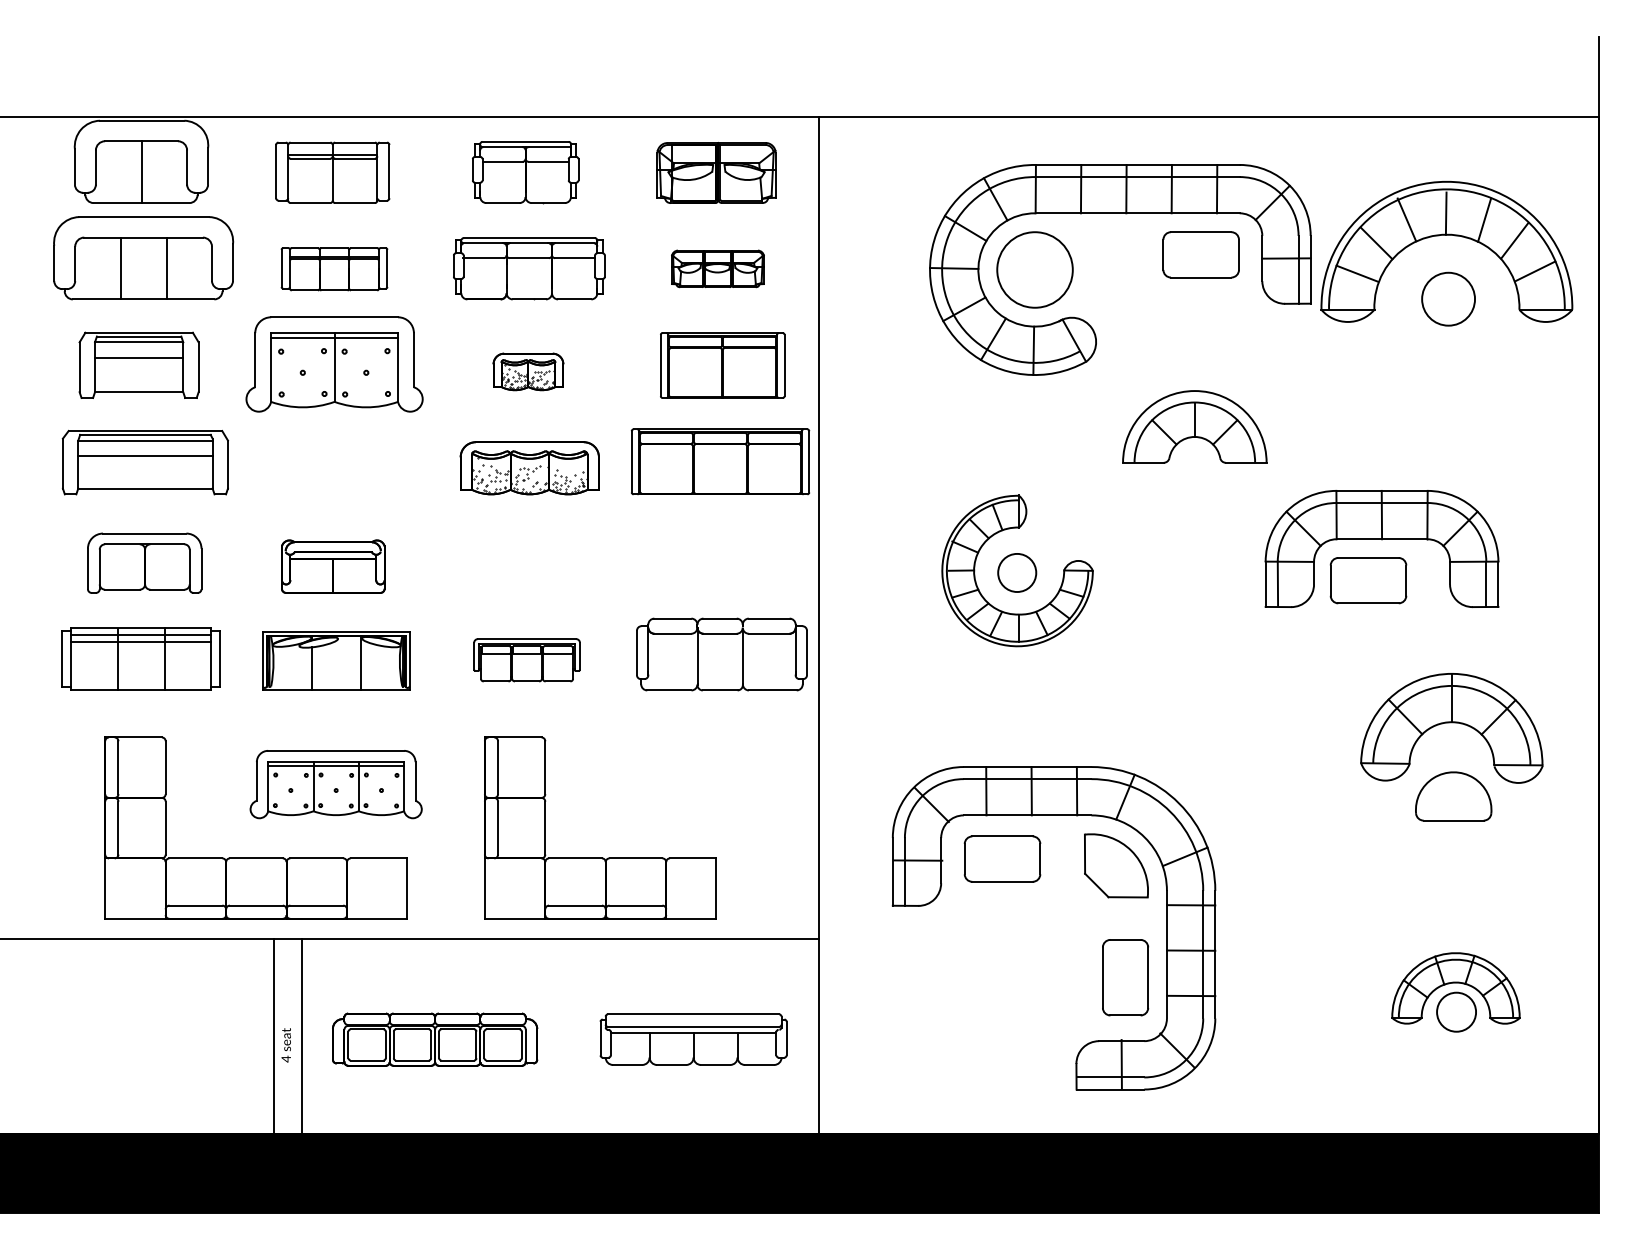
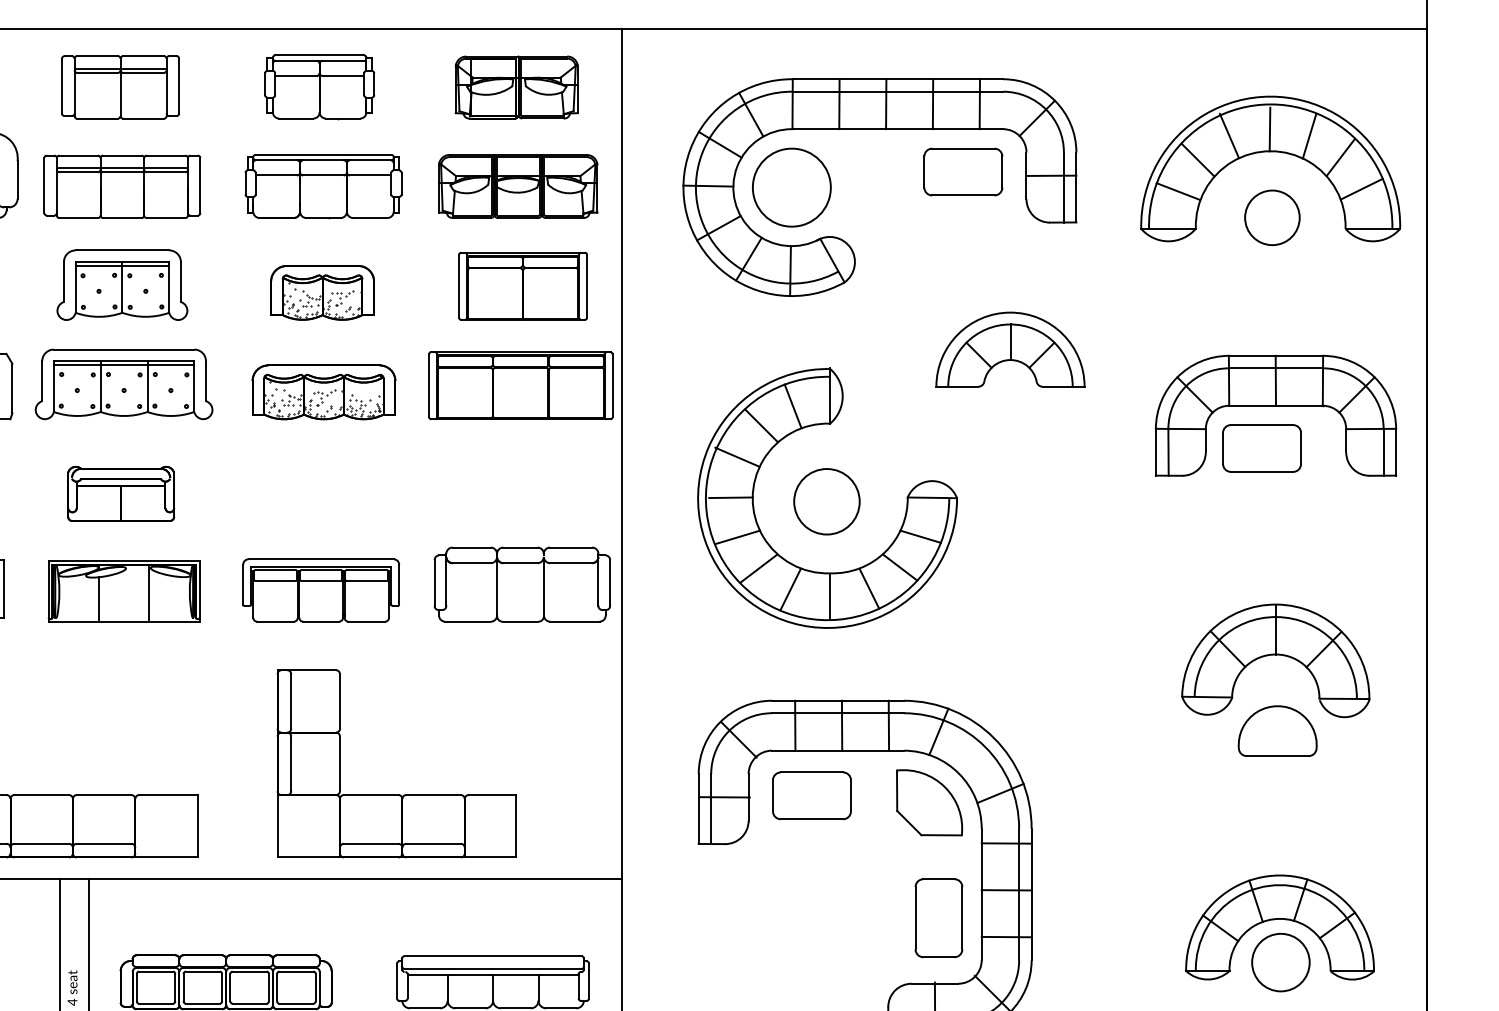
part: (717, 268) -> (517, 186), size x1.67
part: (334, 269) -> (122, 187), size x1.43
part: (1162, 269) -> (923, 187), moved
part: (334, 364) -> (122, 285), size x0.71
part: (528, 371) -> (322, 292), size x1.43
part: (1381, 557) -> (1275, 424), moved
part: (1017, 570) -> (827, 497), size x1.67
part: (526, 660) -> (320, 590), size x1.43
part: (335, 784) -> (123, 384), moved
part: (1455, 992) -> (1279, 933), size x1.43

